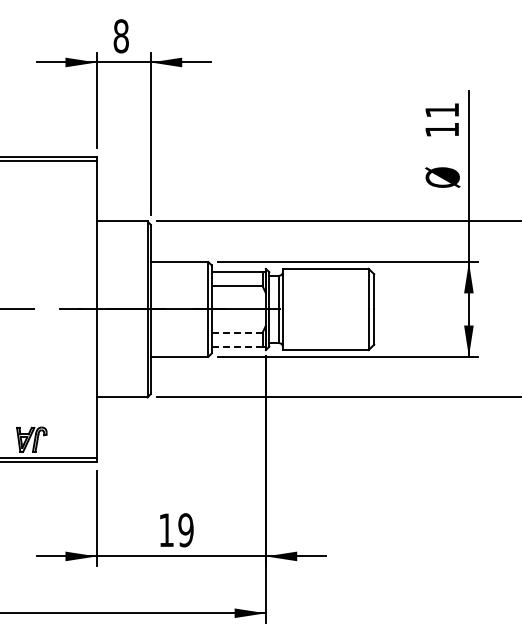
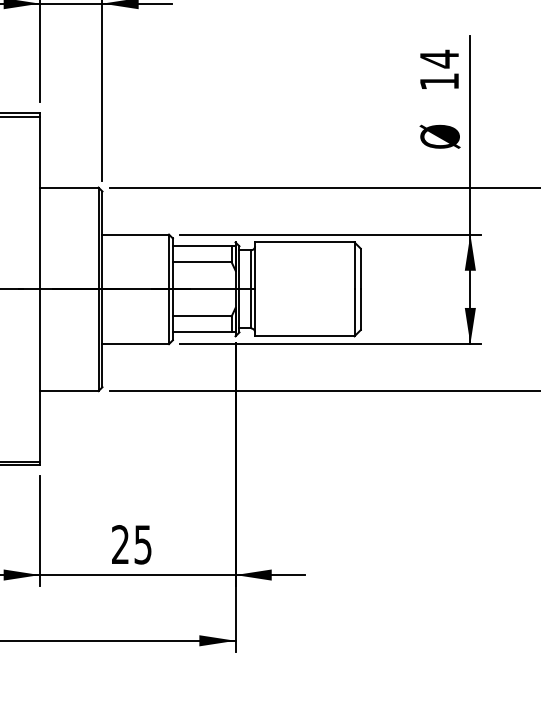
text: (441, 110) -> (438, 59), 11 -> 14
line: (237, 332) -> (202, 316), dashed -> solid
line: (237, 346) -> (202, 332), dashed -> solid
text: (176, 530) -> (132, 545), 19 -> 25

